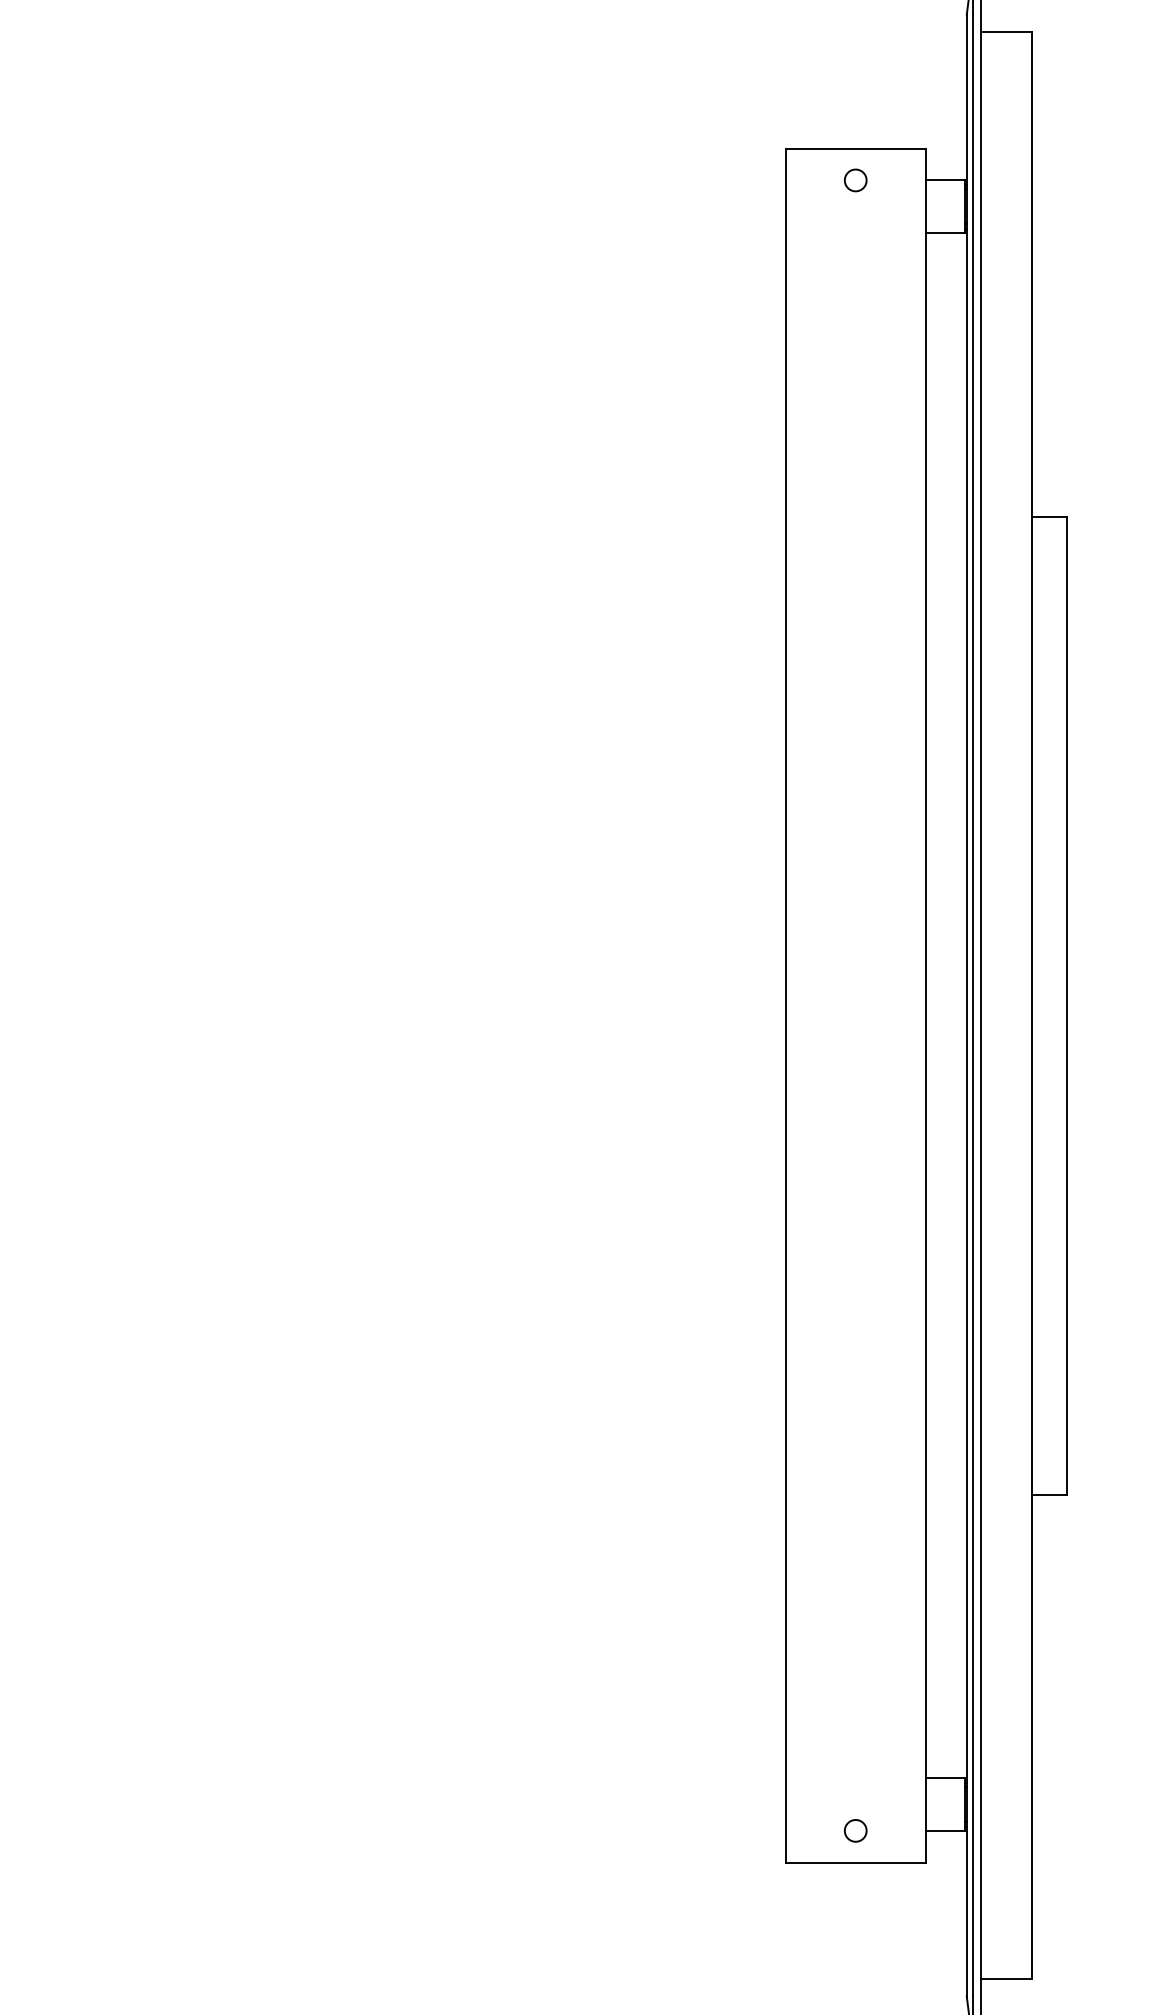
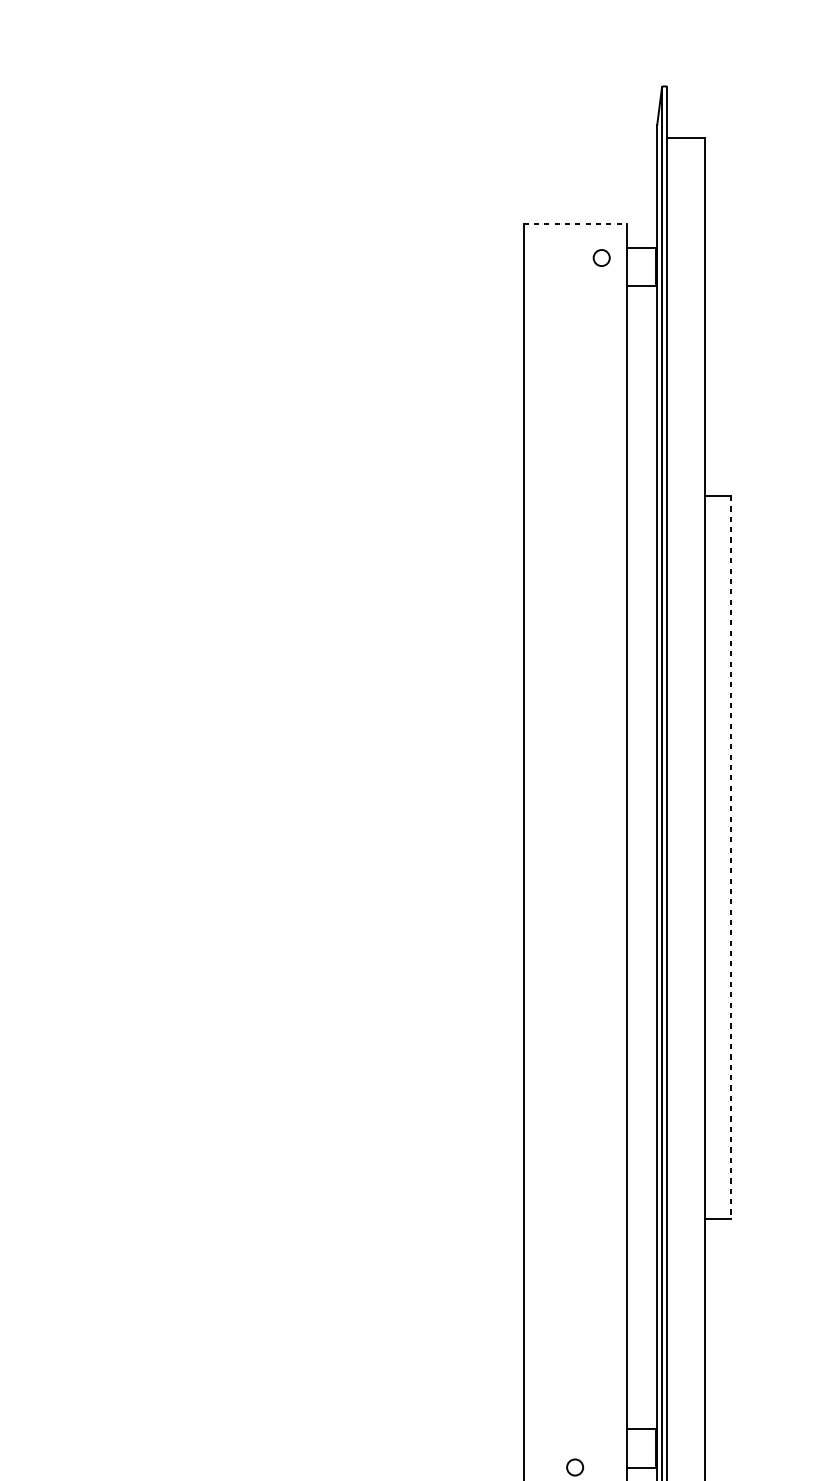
line: (855, 148) -> (574, 224), solid -> dashed
circle: (855, 180) -> (601, 258), moved
line: (1066, 1006) -> (730, 858), solid -> dashed

